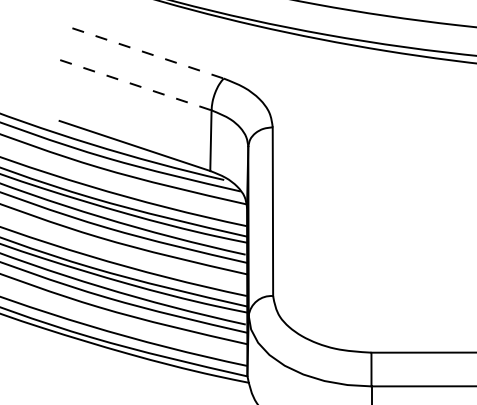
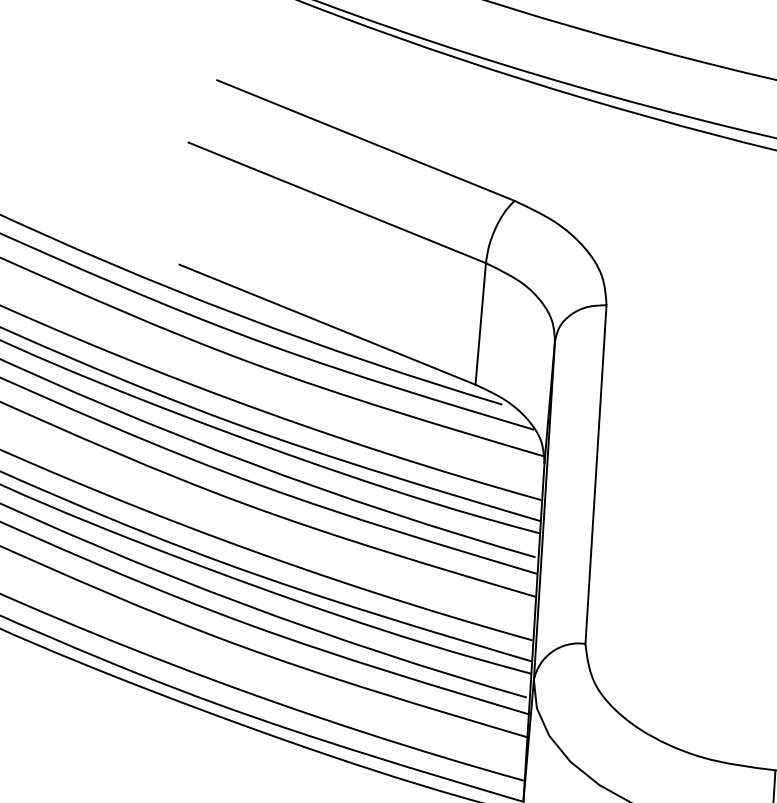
line: (148, 53) -> (366, 140), dashed -> solid
line: (135, 85) -> (336, 203), dashed -> solid

